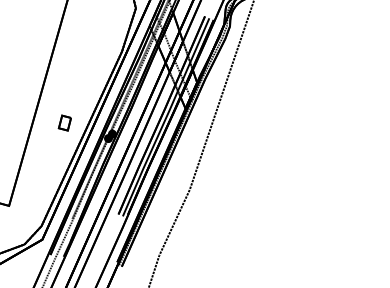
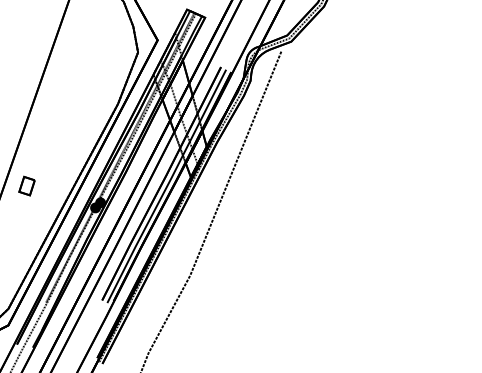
part: (64, 122) -> (26, 185), moved

